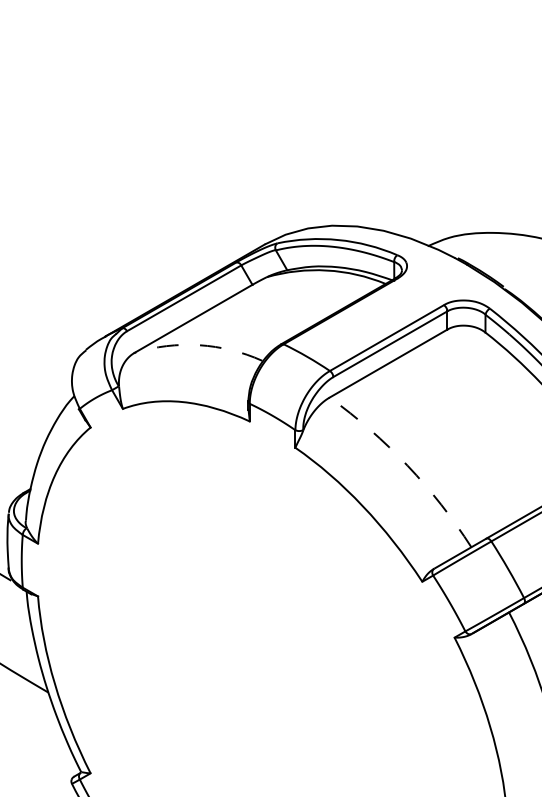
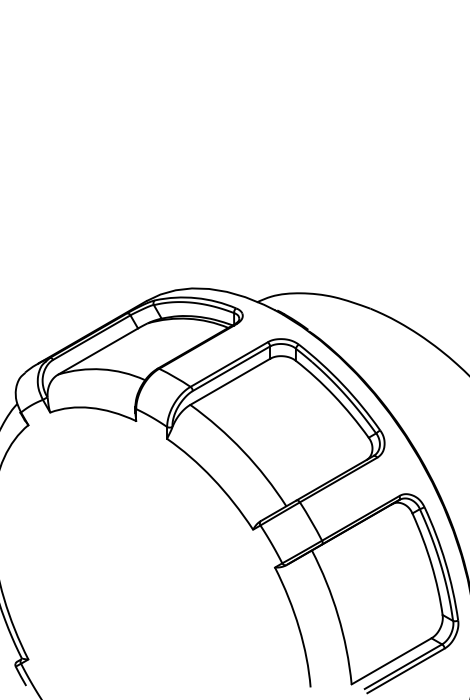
arc: (198, 345) -> (101, 369), dashed -> solid
arc: (408, 466) -> (243, 451), dashed -> solid

